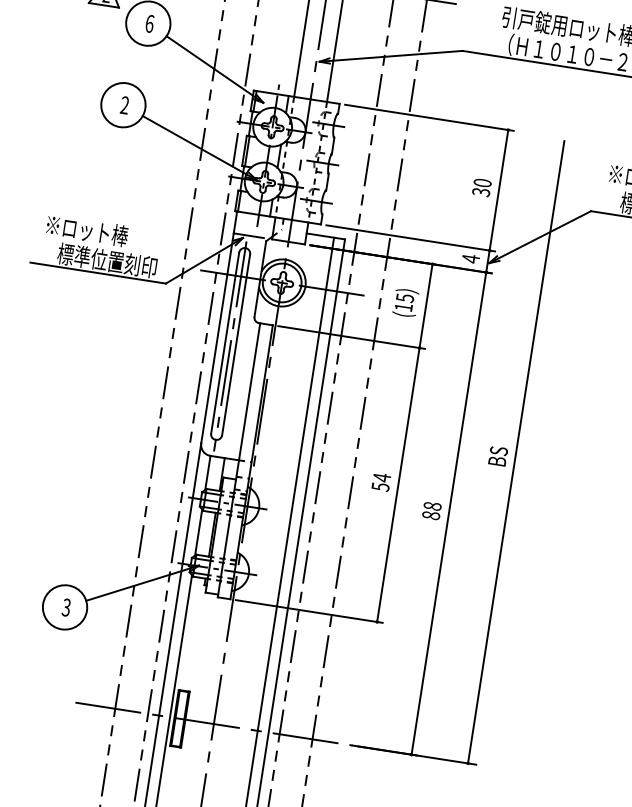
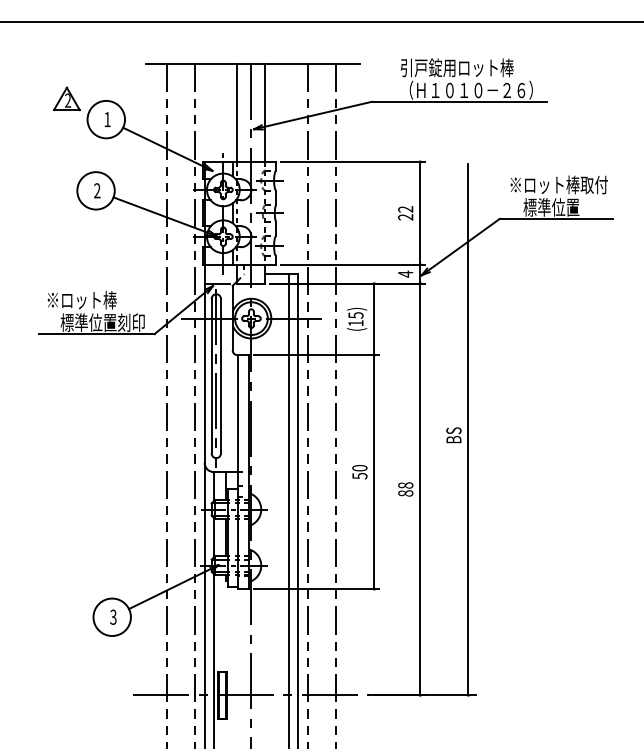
text: (149, 23) -> (107, 119), 6 -> 1
text: (481, 187) -> (405, 213), 30 -> 22
text: (381, 476) -> (359, 467), 54 -> 50

